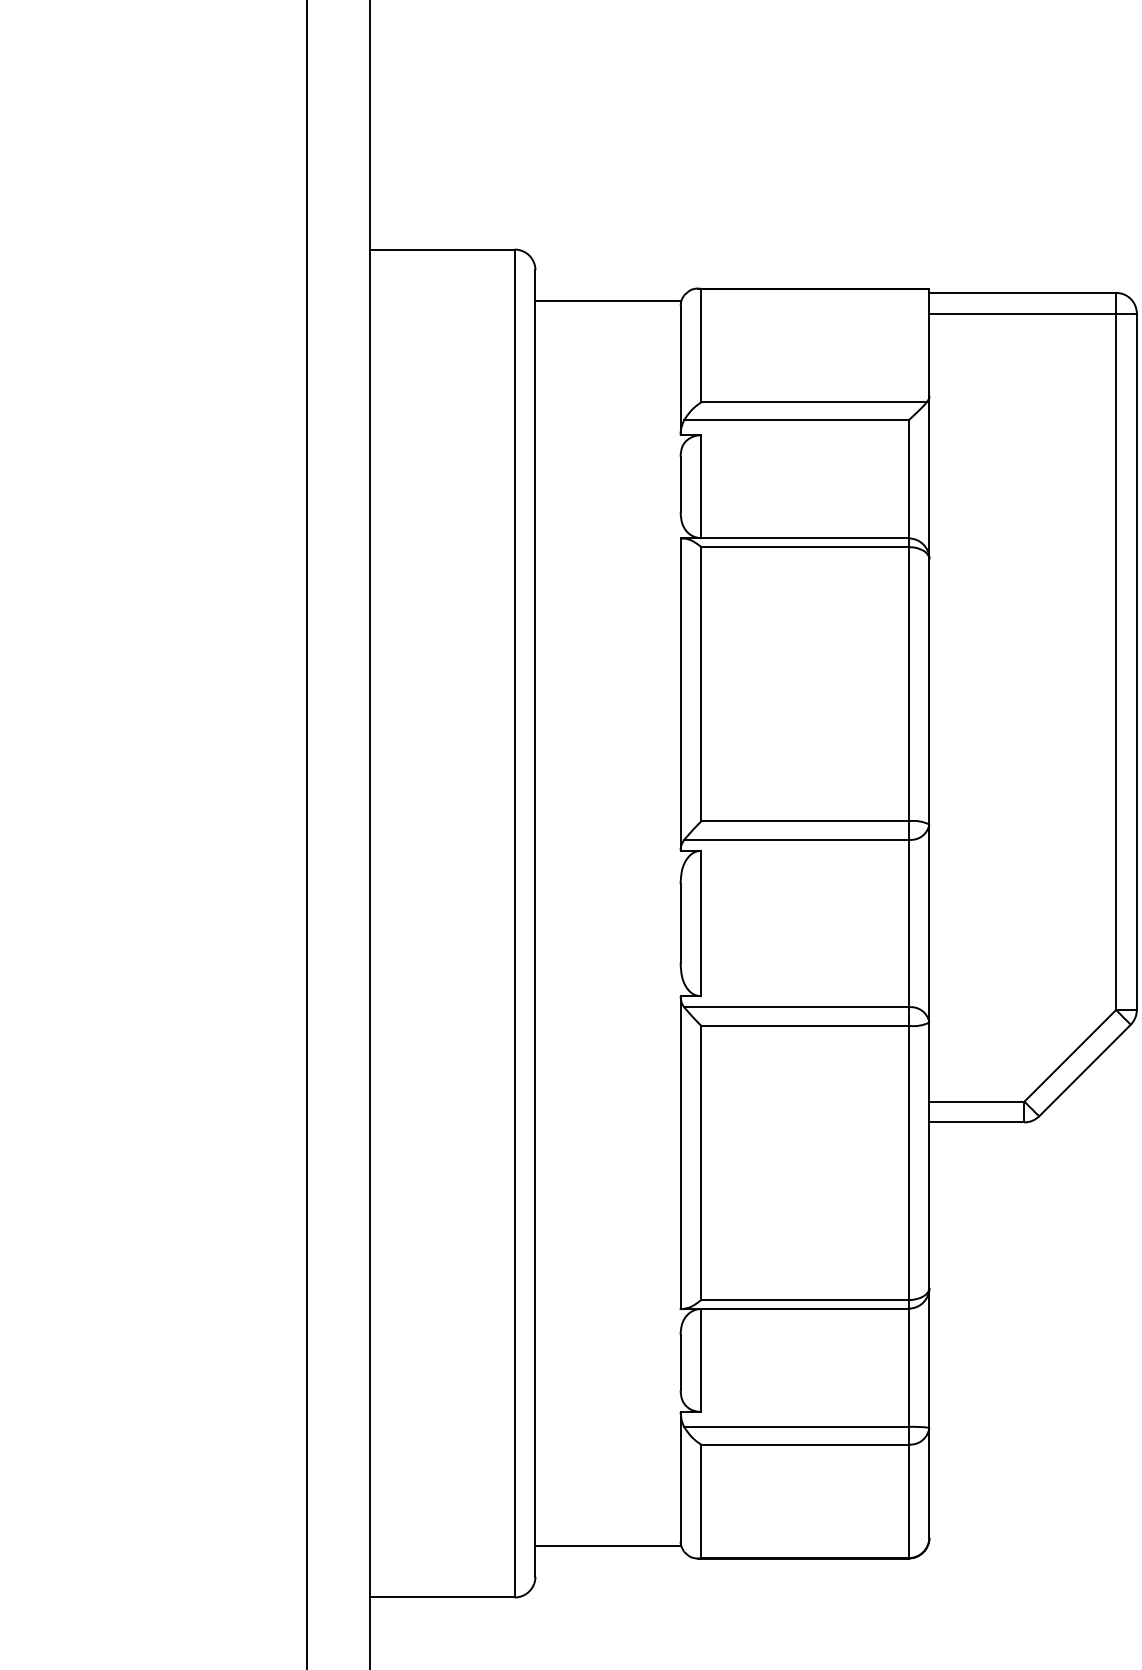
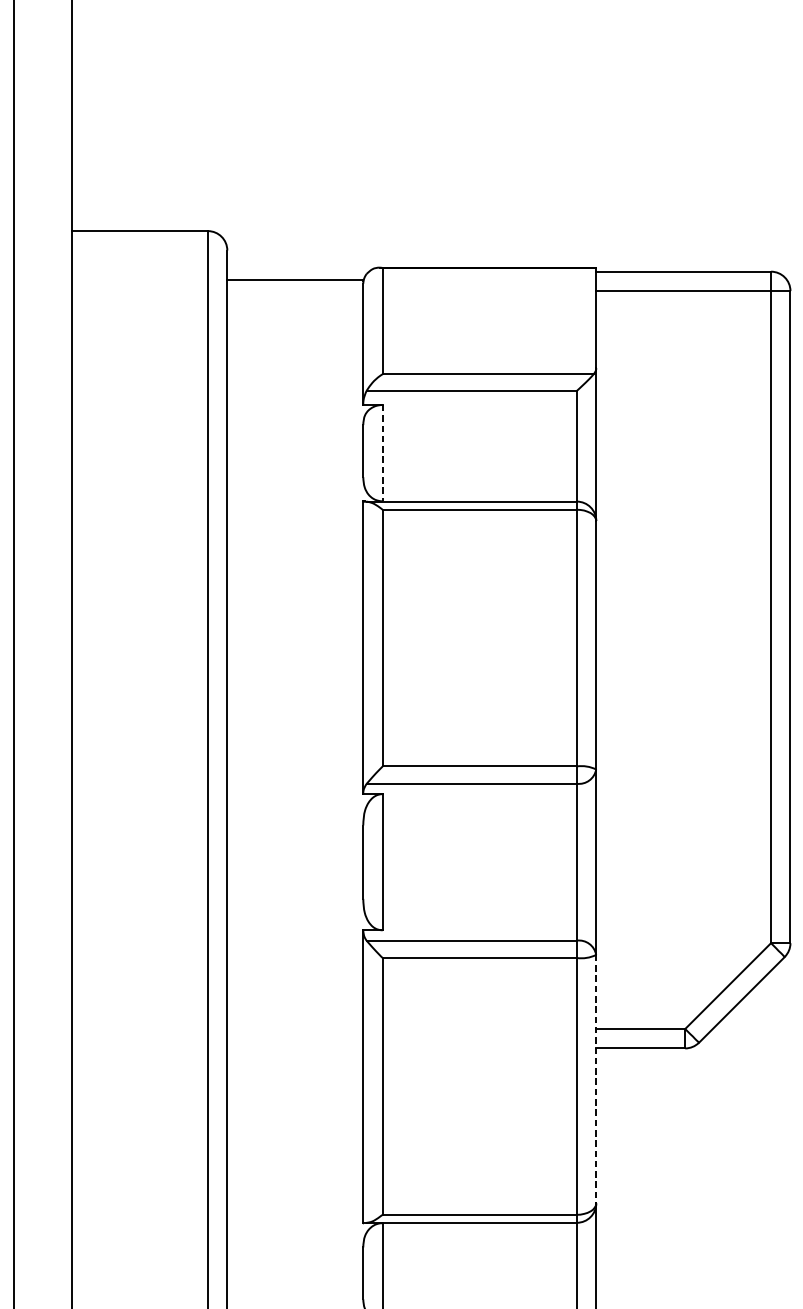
line: (701, 486) -> (382, 452), solid -> dashed
line: (929, 1155) -> (596, 1079), solid -> dashed

